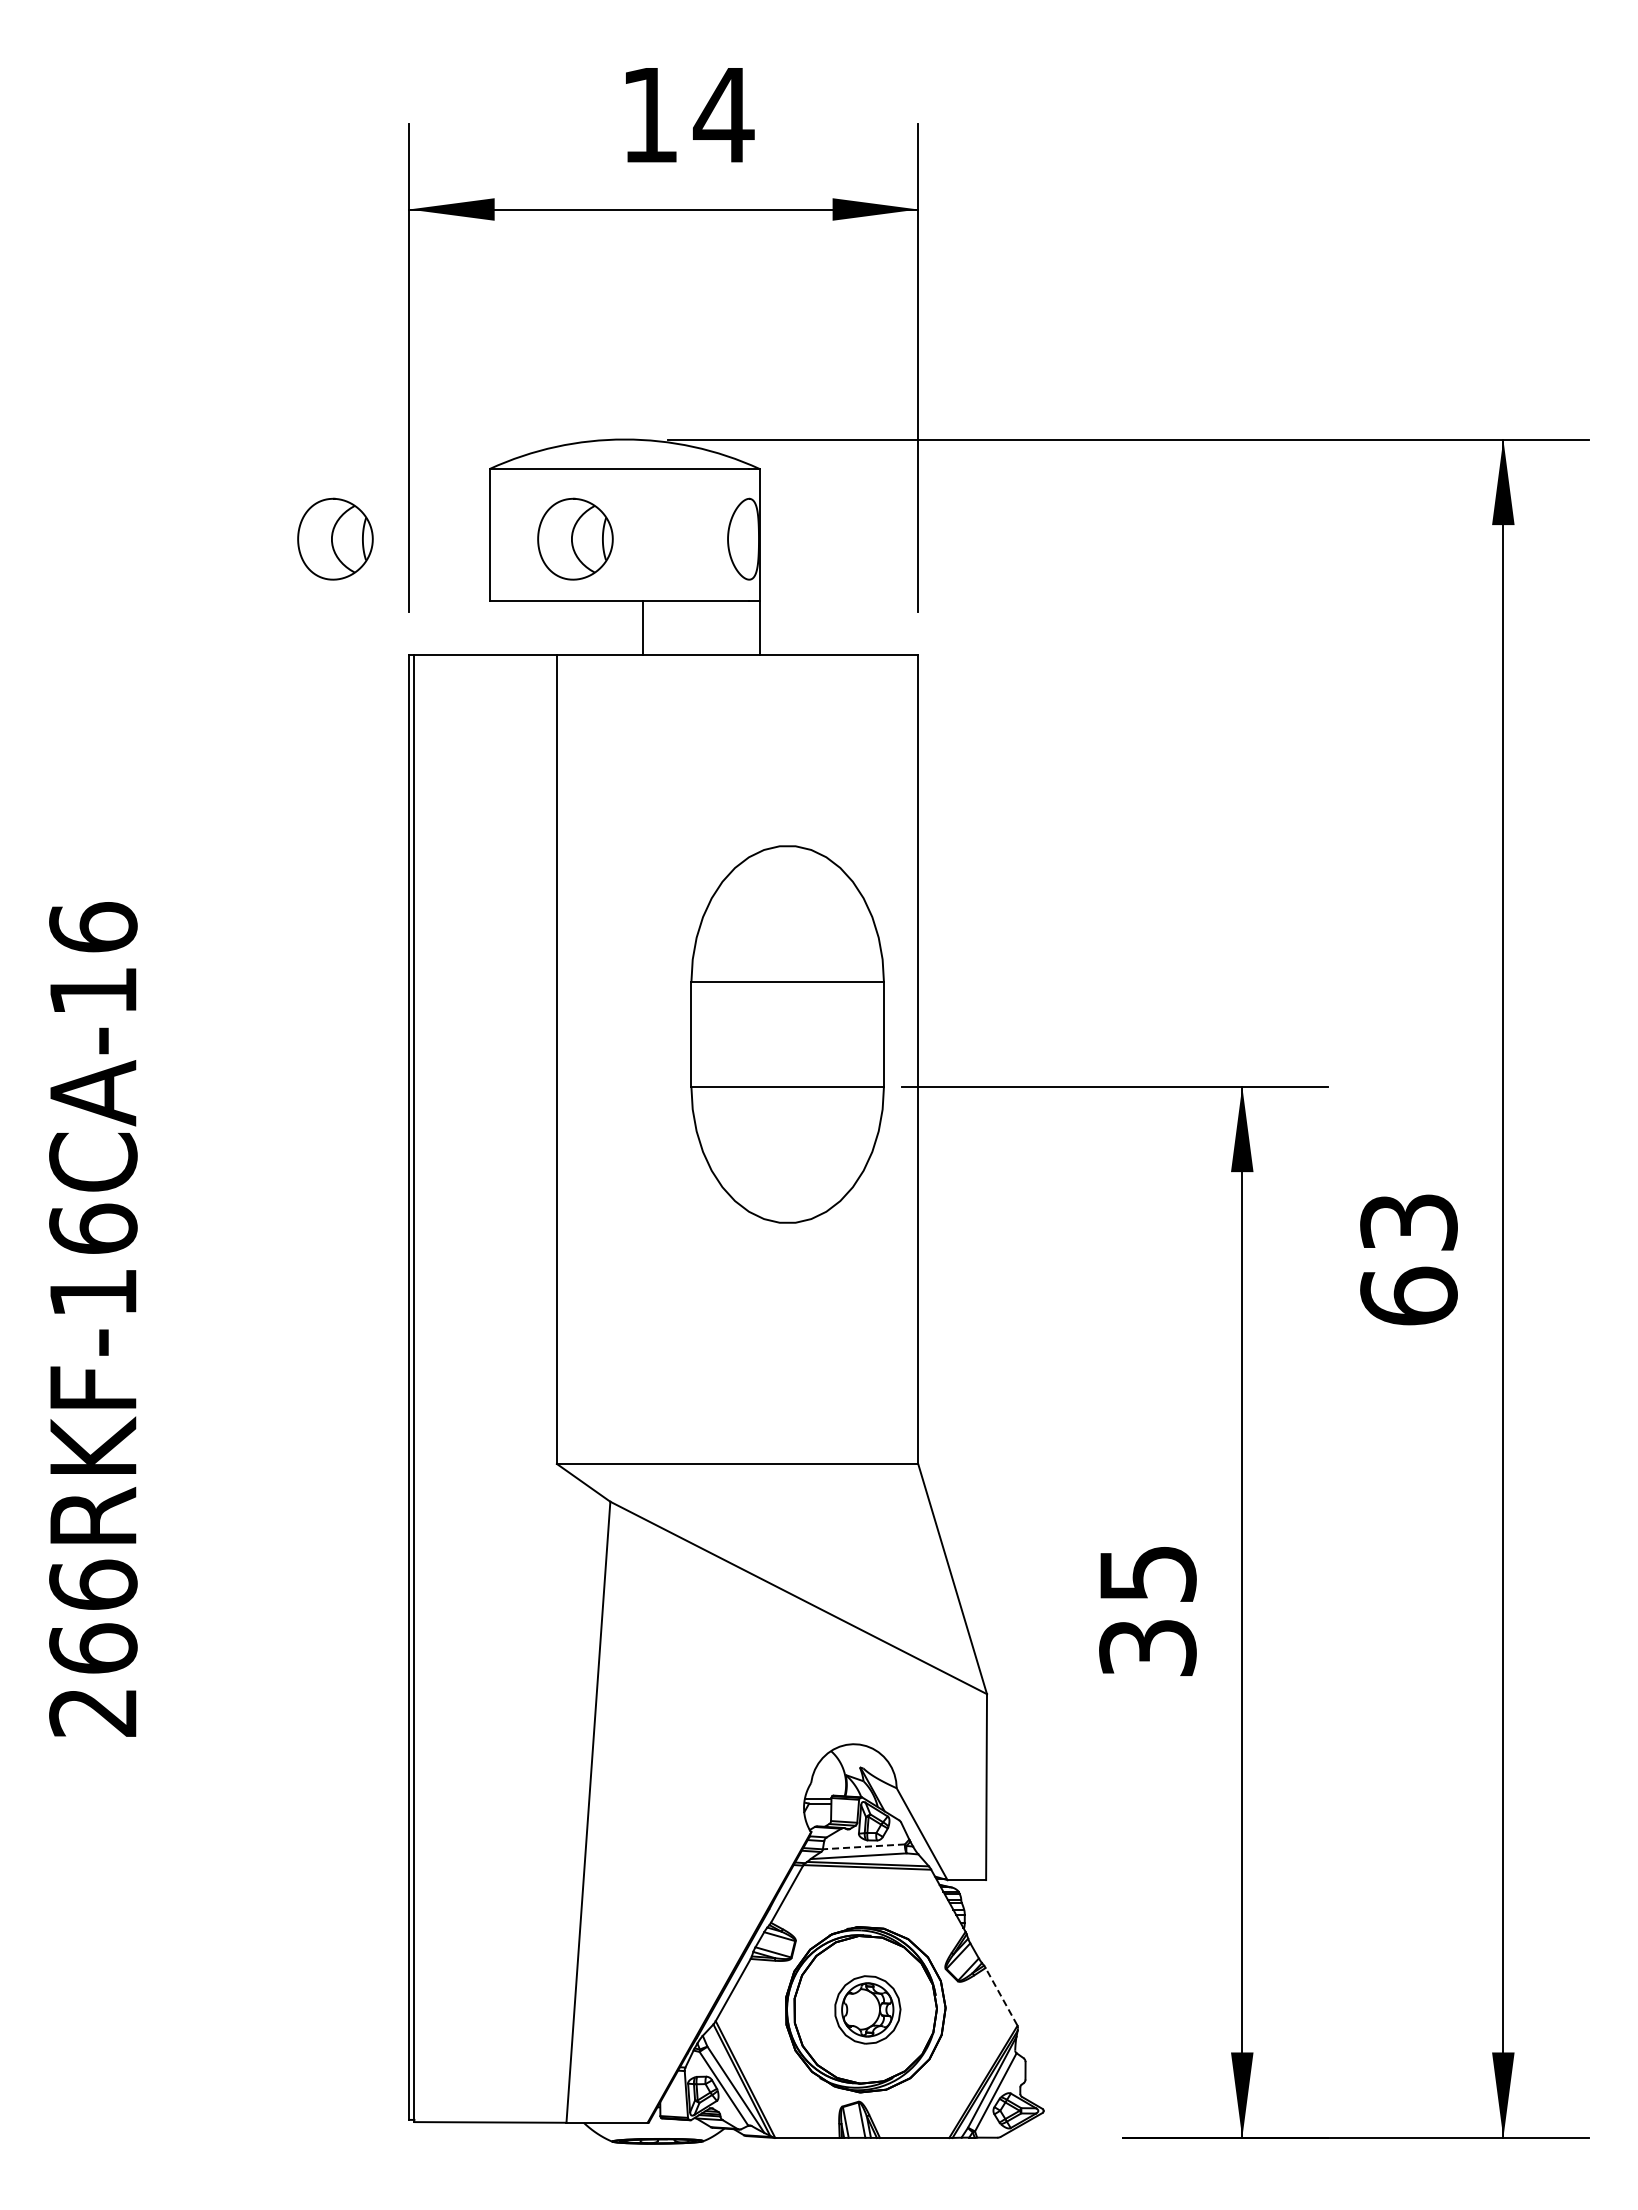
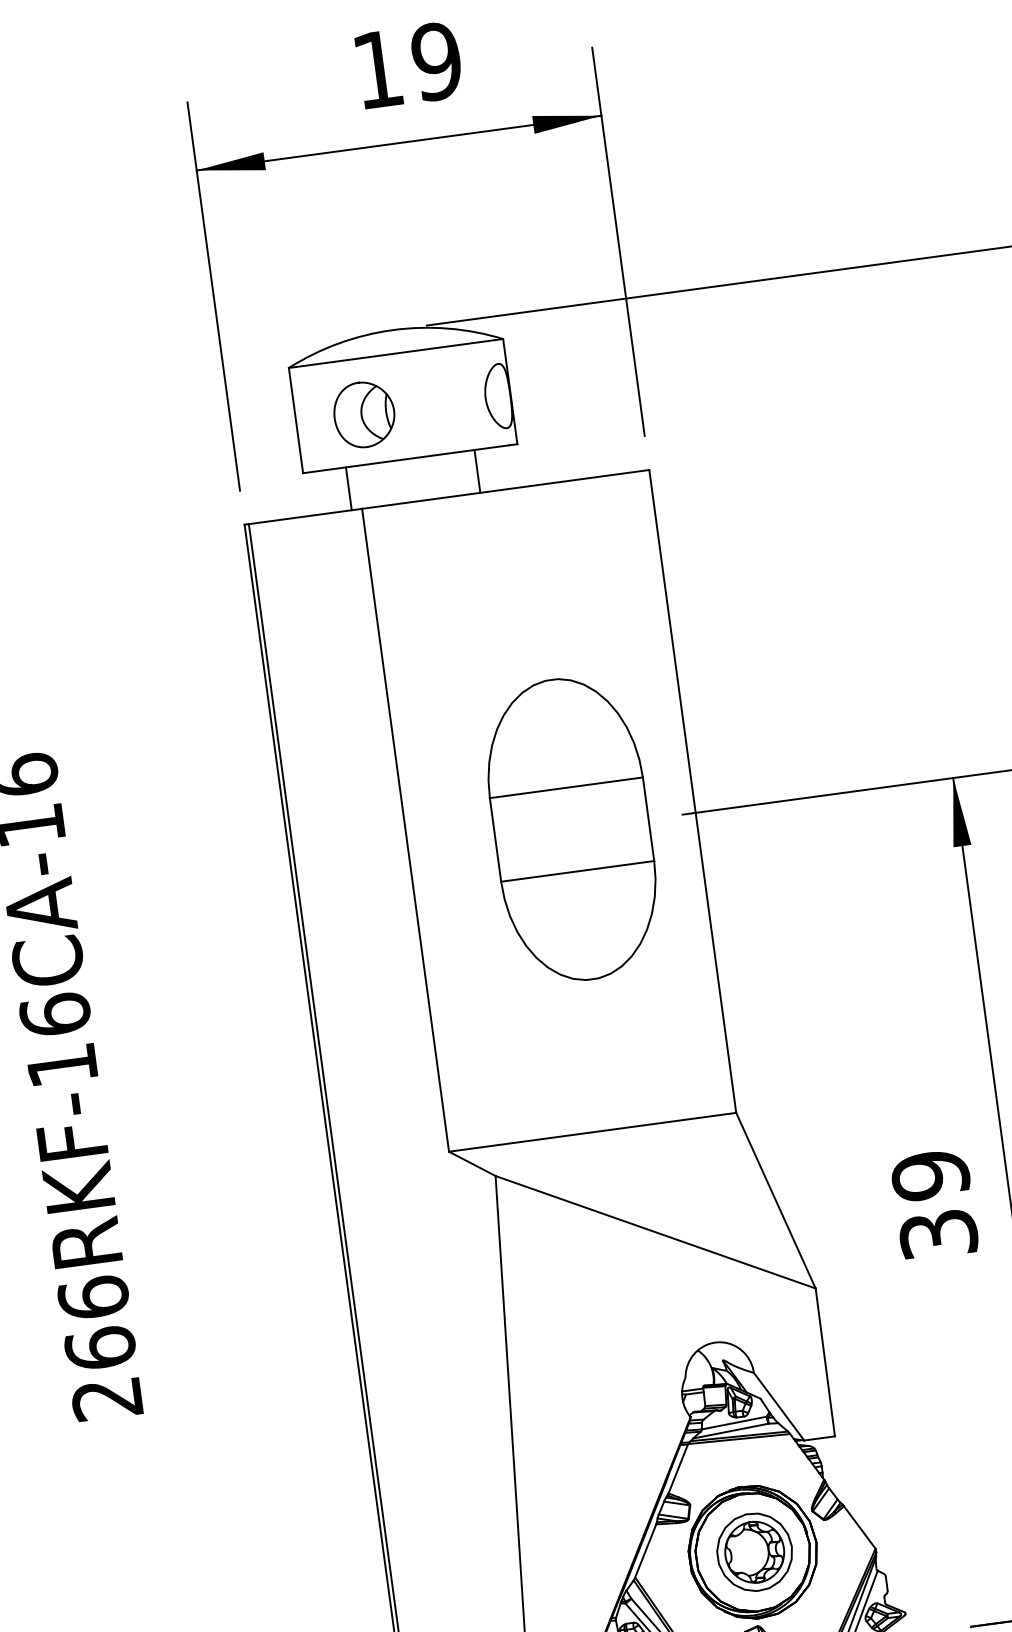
text: (723, 115) -> (436, 61), 14 -> 19
part: (335, 538) -> (173, 439), removed
line: (642, 628) -> (348, 489), moved
line: (759, 628) -> (477, 471), moved
part: (787, 1034) -> (571, 829), moved
text: (1147, 1574) -> (930, 1176), 35 -> 39
line: (863, 1846) -> (733, 1422), dashed -> solid
line: (1001, 1996) -> (859, 1527), dashed -> solid
part: (867, 2009) -> (754, 1551), size x1.43

